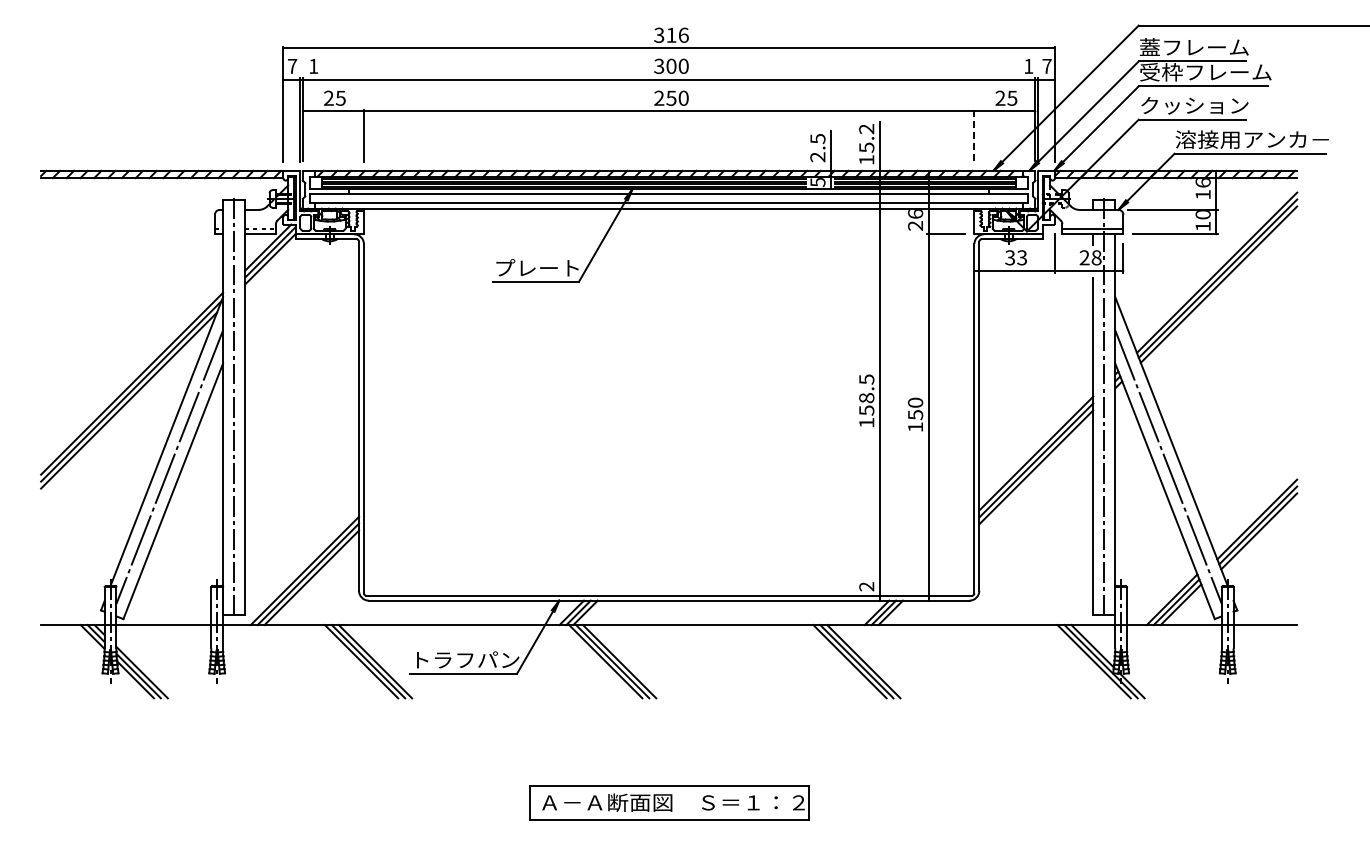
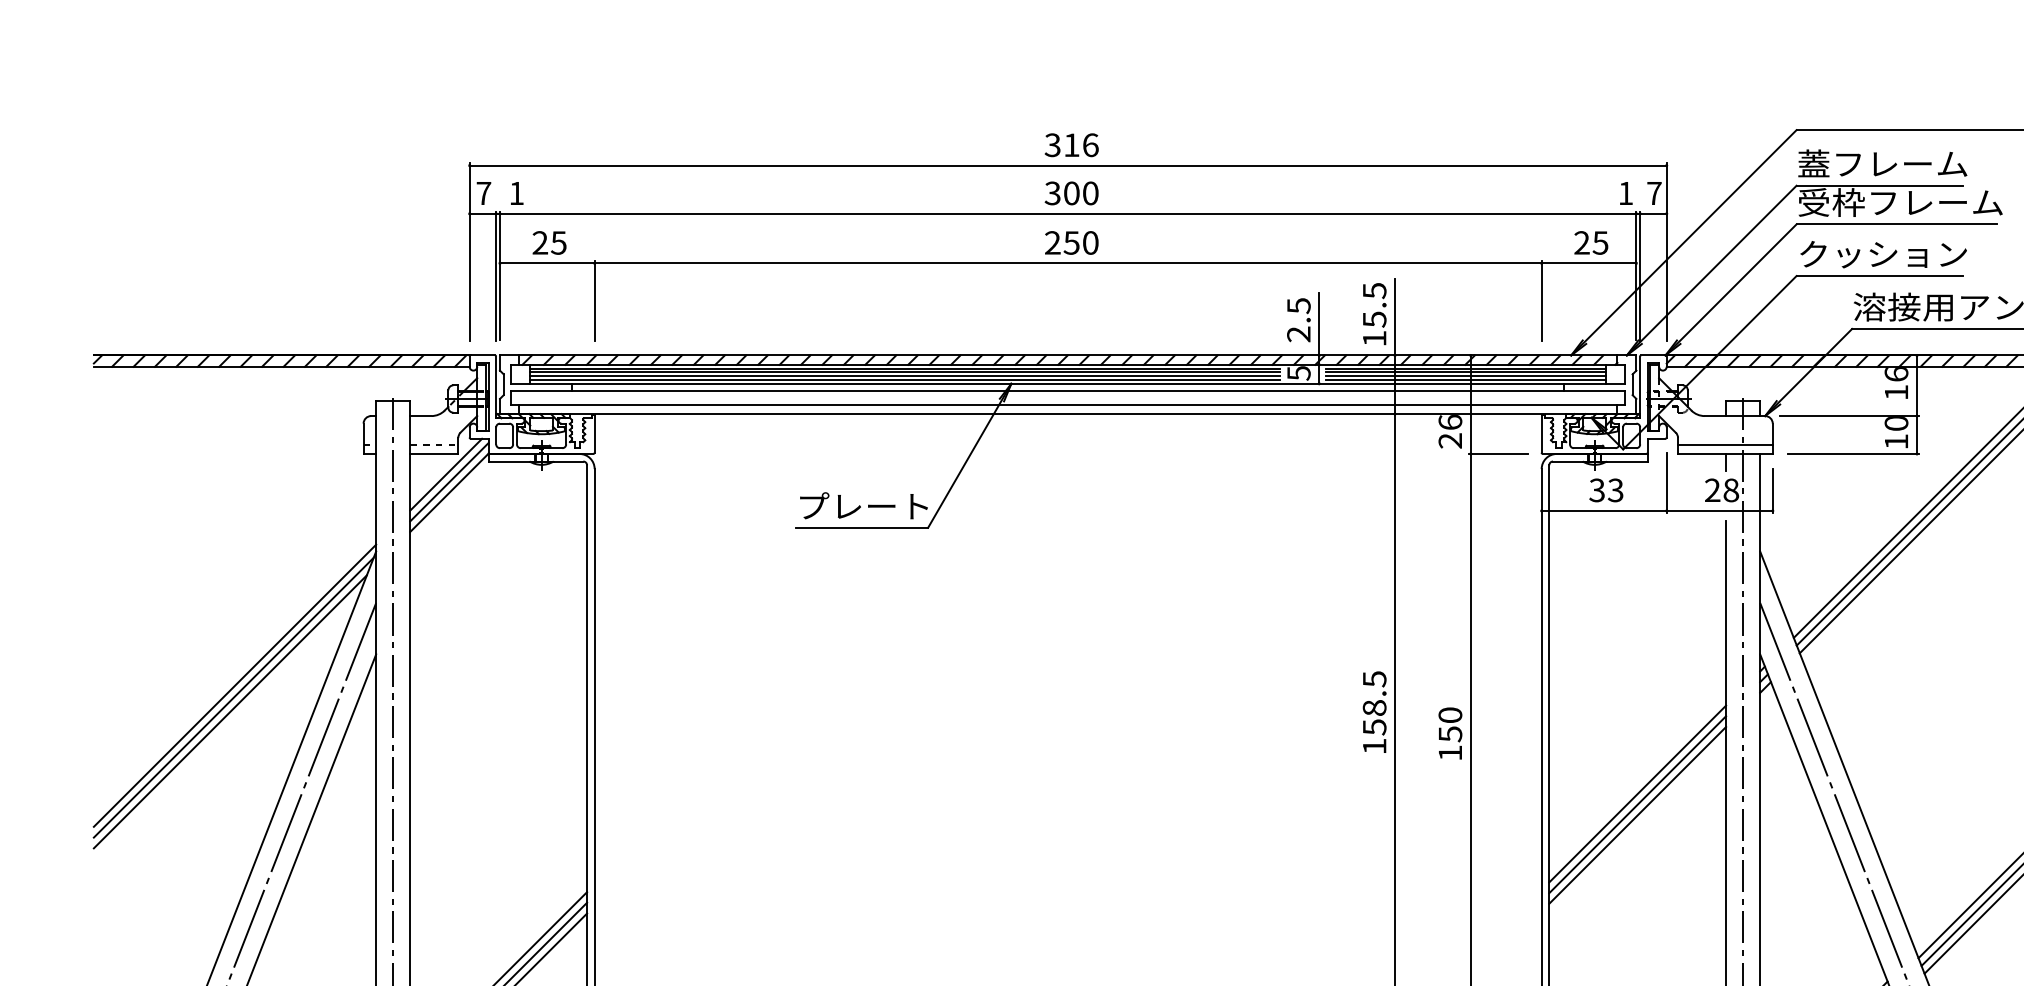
text: (866, 129) -> (1374, 291), 15.2 -> 15.5
line: (974, 135) -> (1541, 300), dashed -> solid

